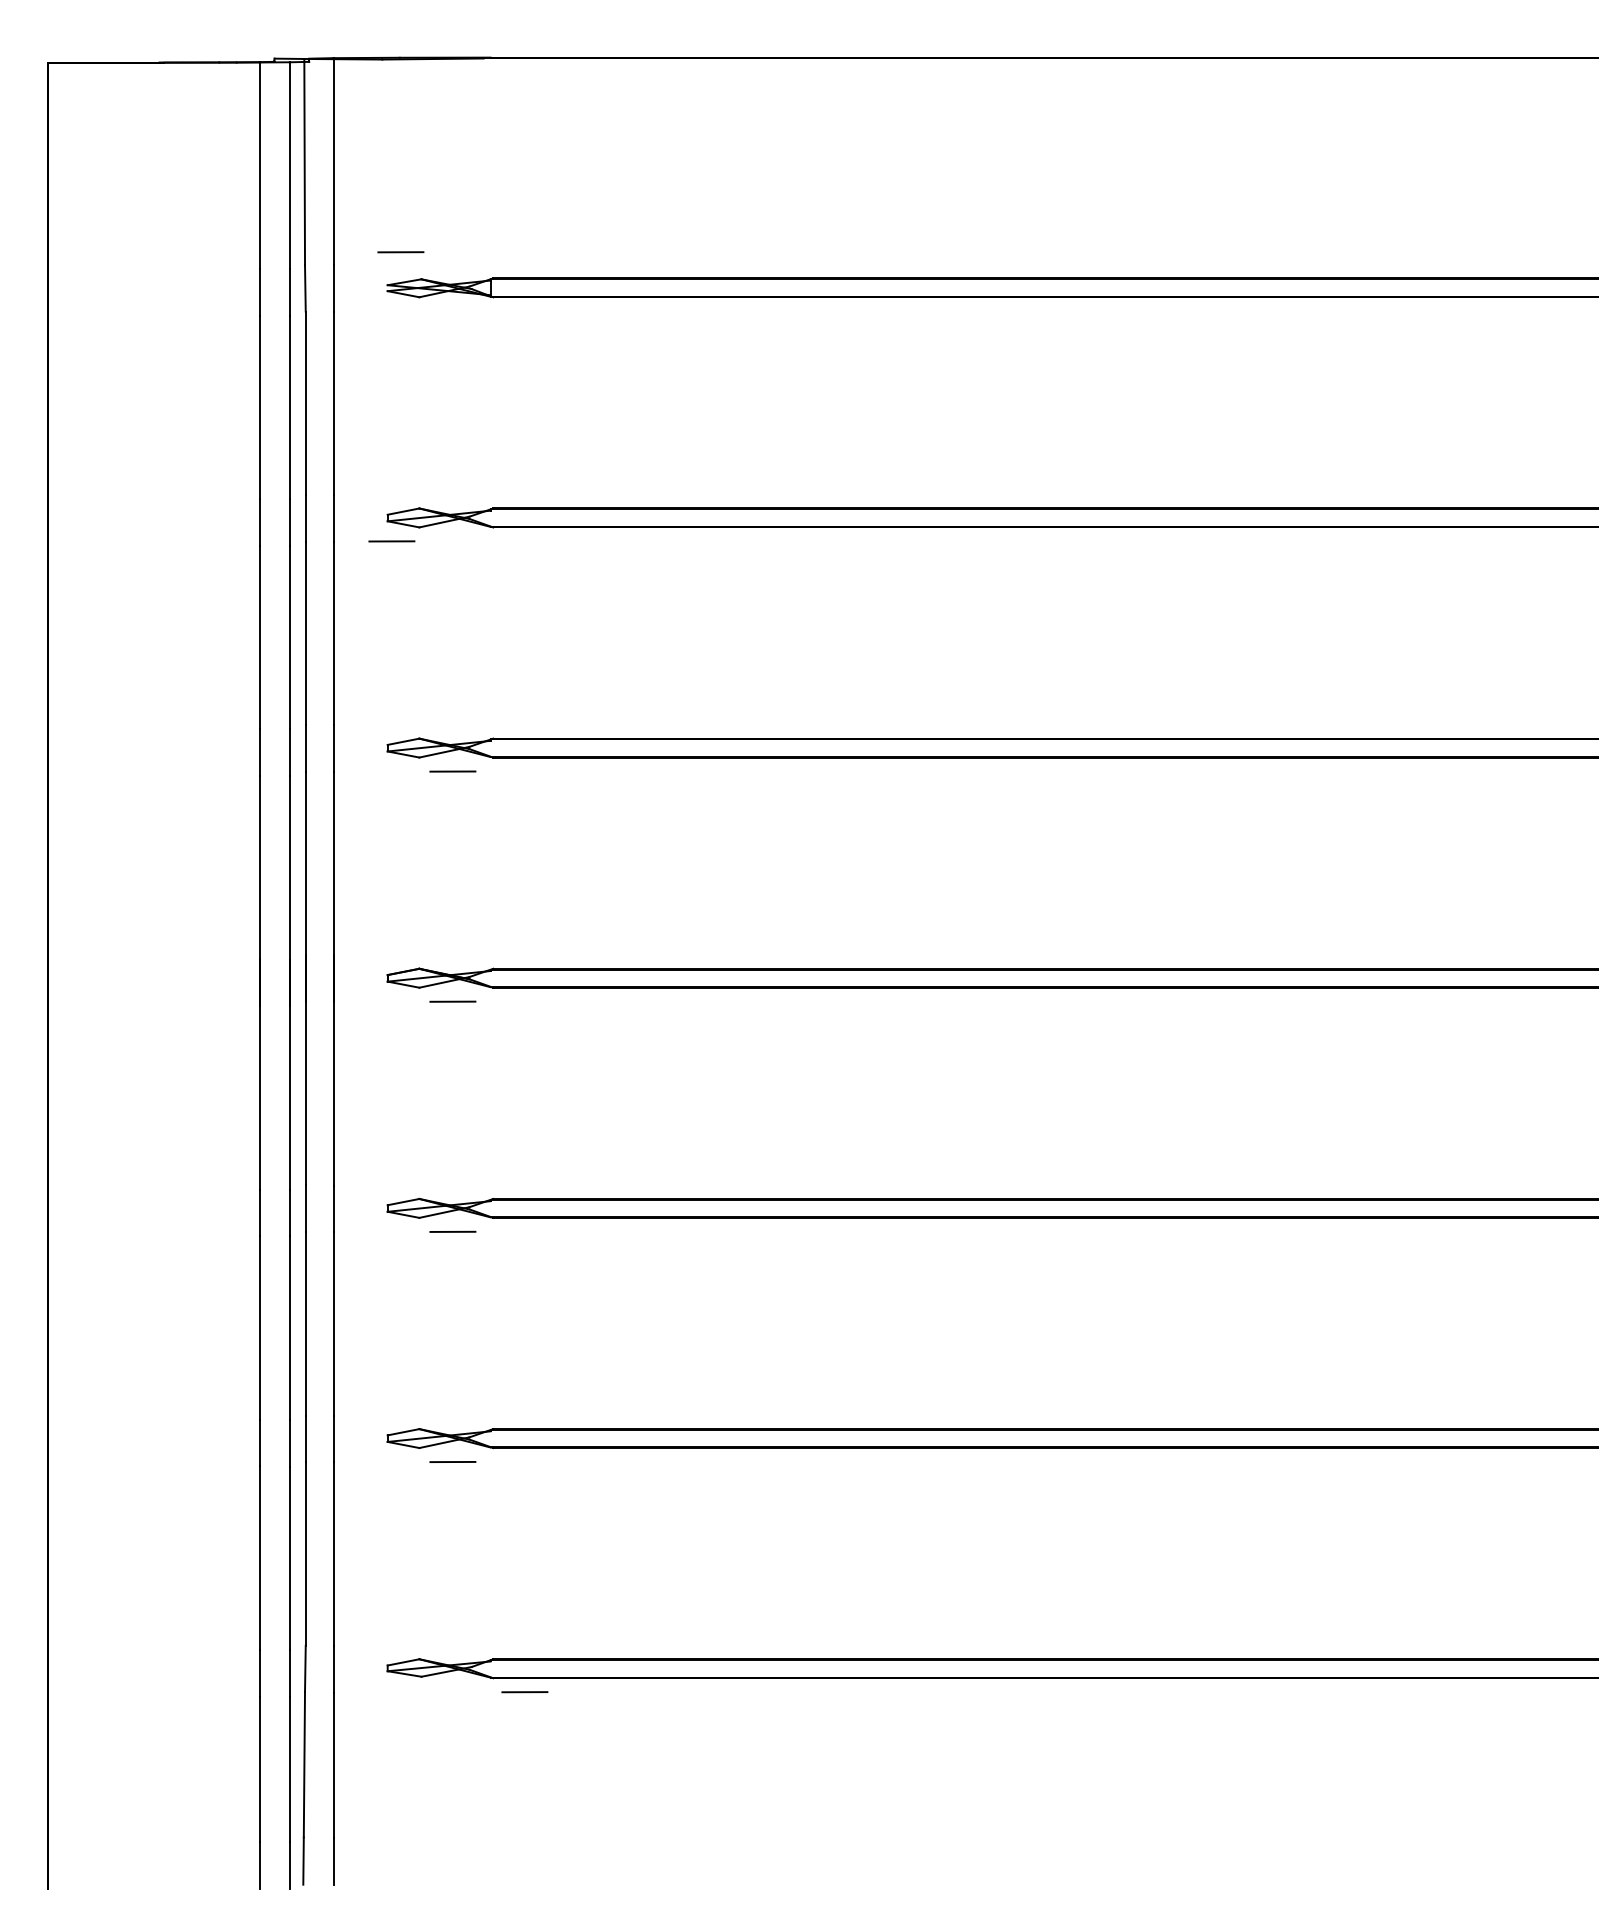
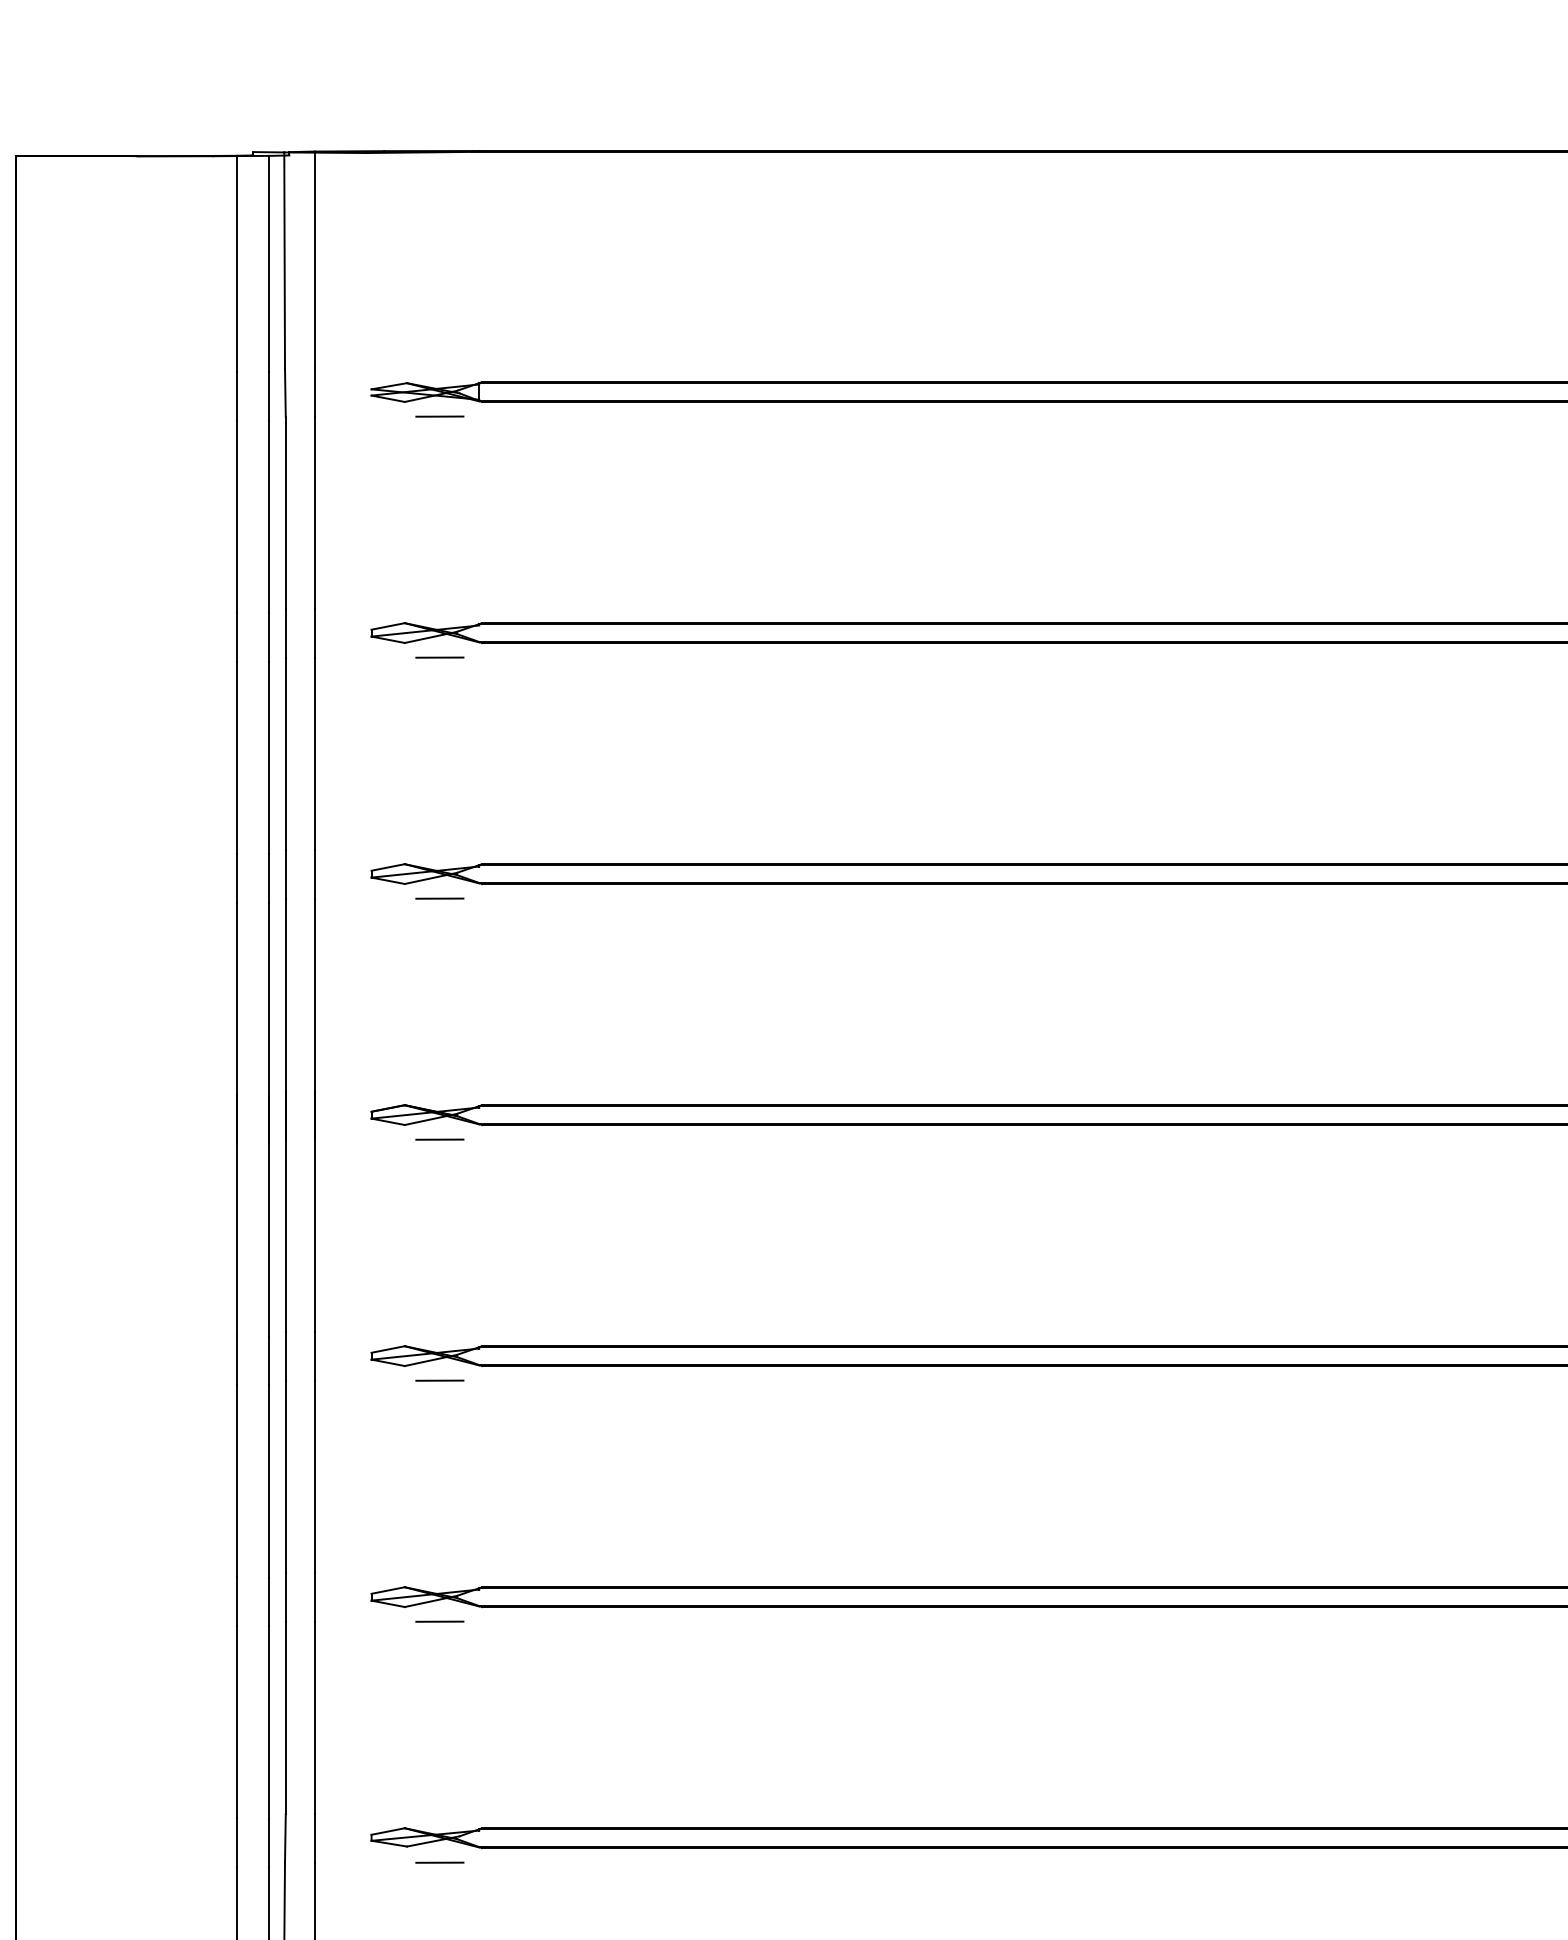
line: (400, 252) -> (439, 416), moved
line: (391, 541) -> (439, 657), moved
line: (524, 1692) -> (439, 1863), moved

